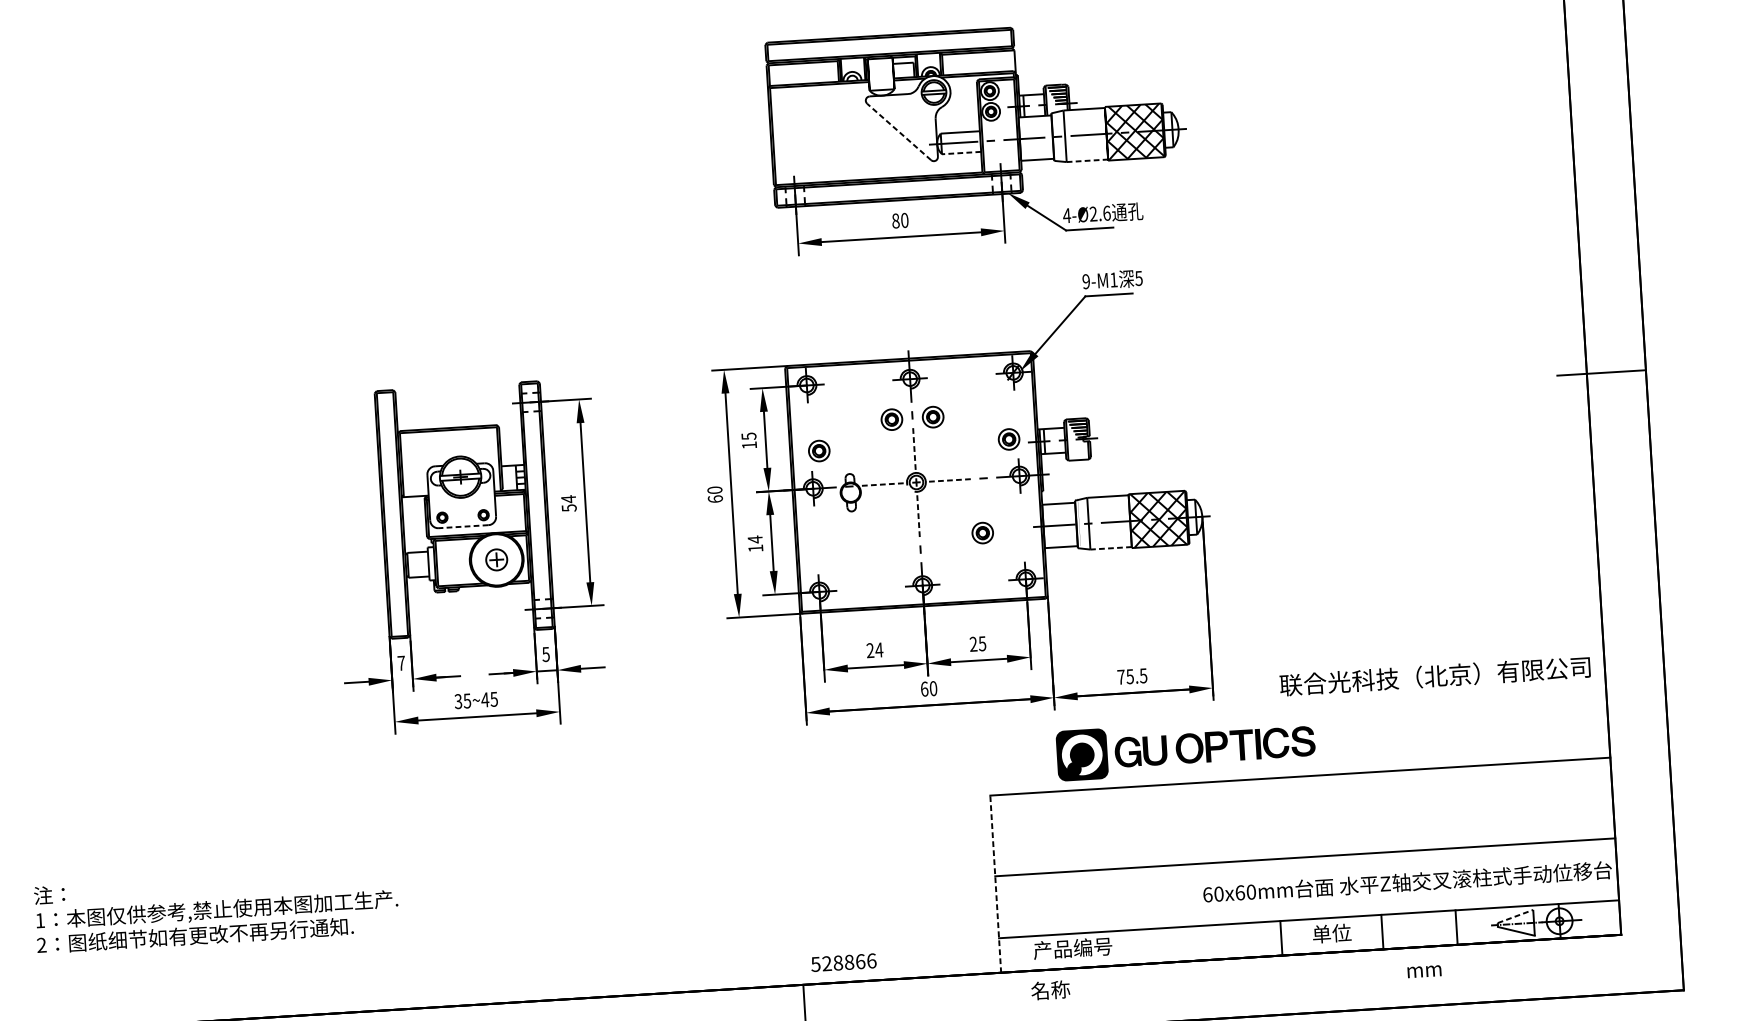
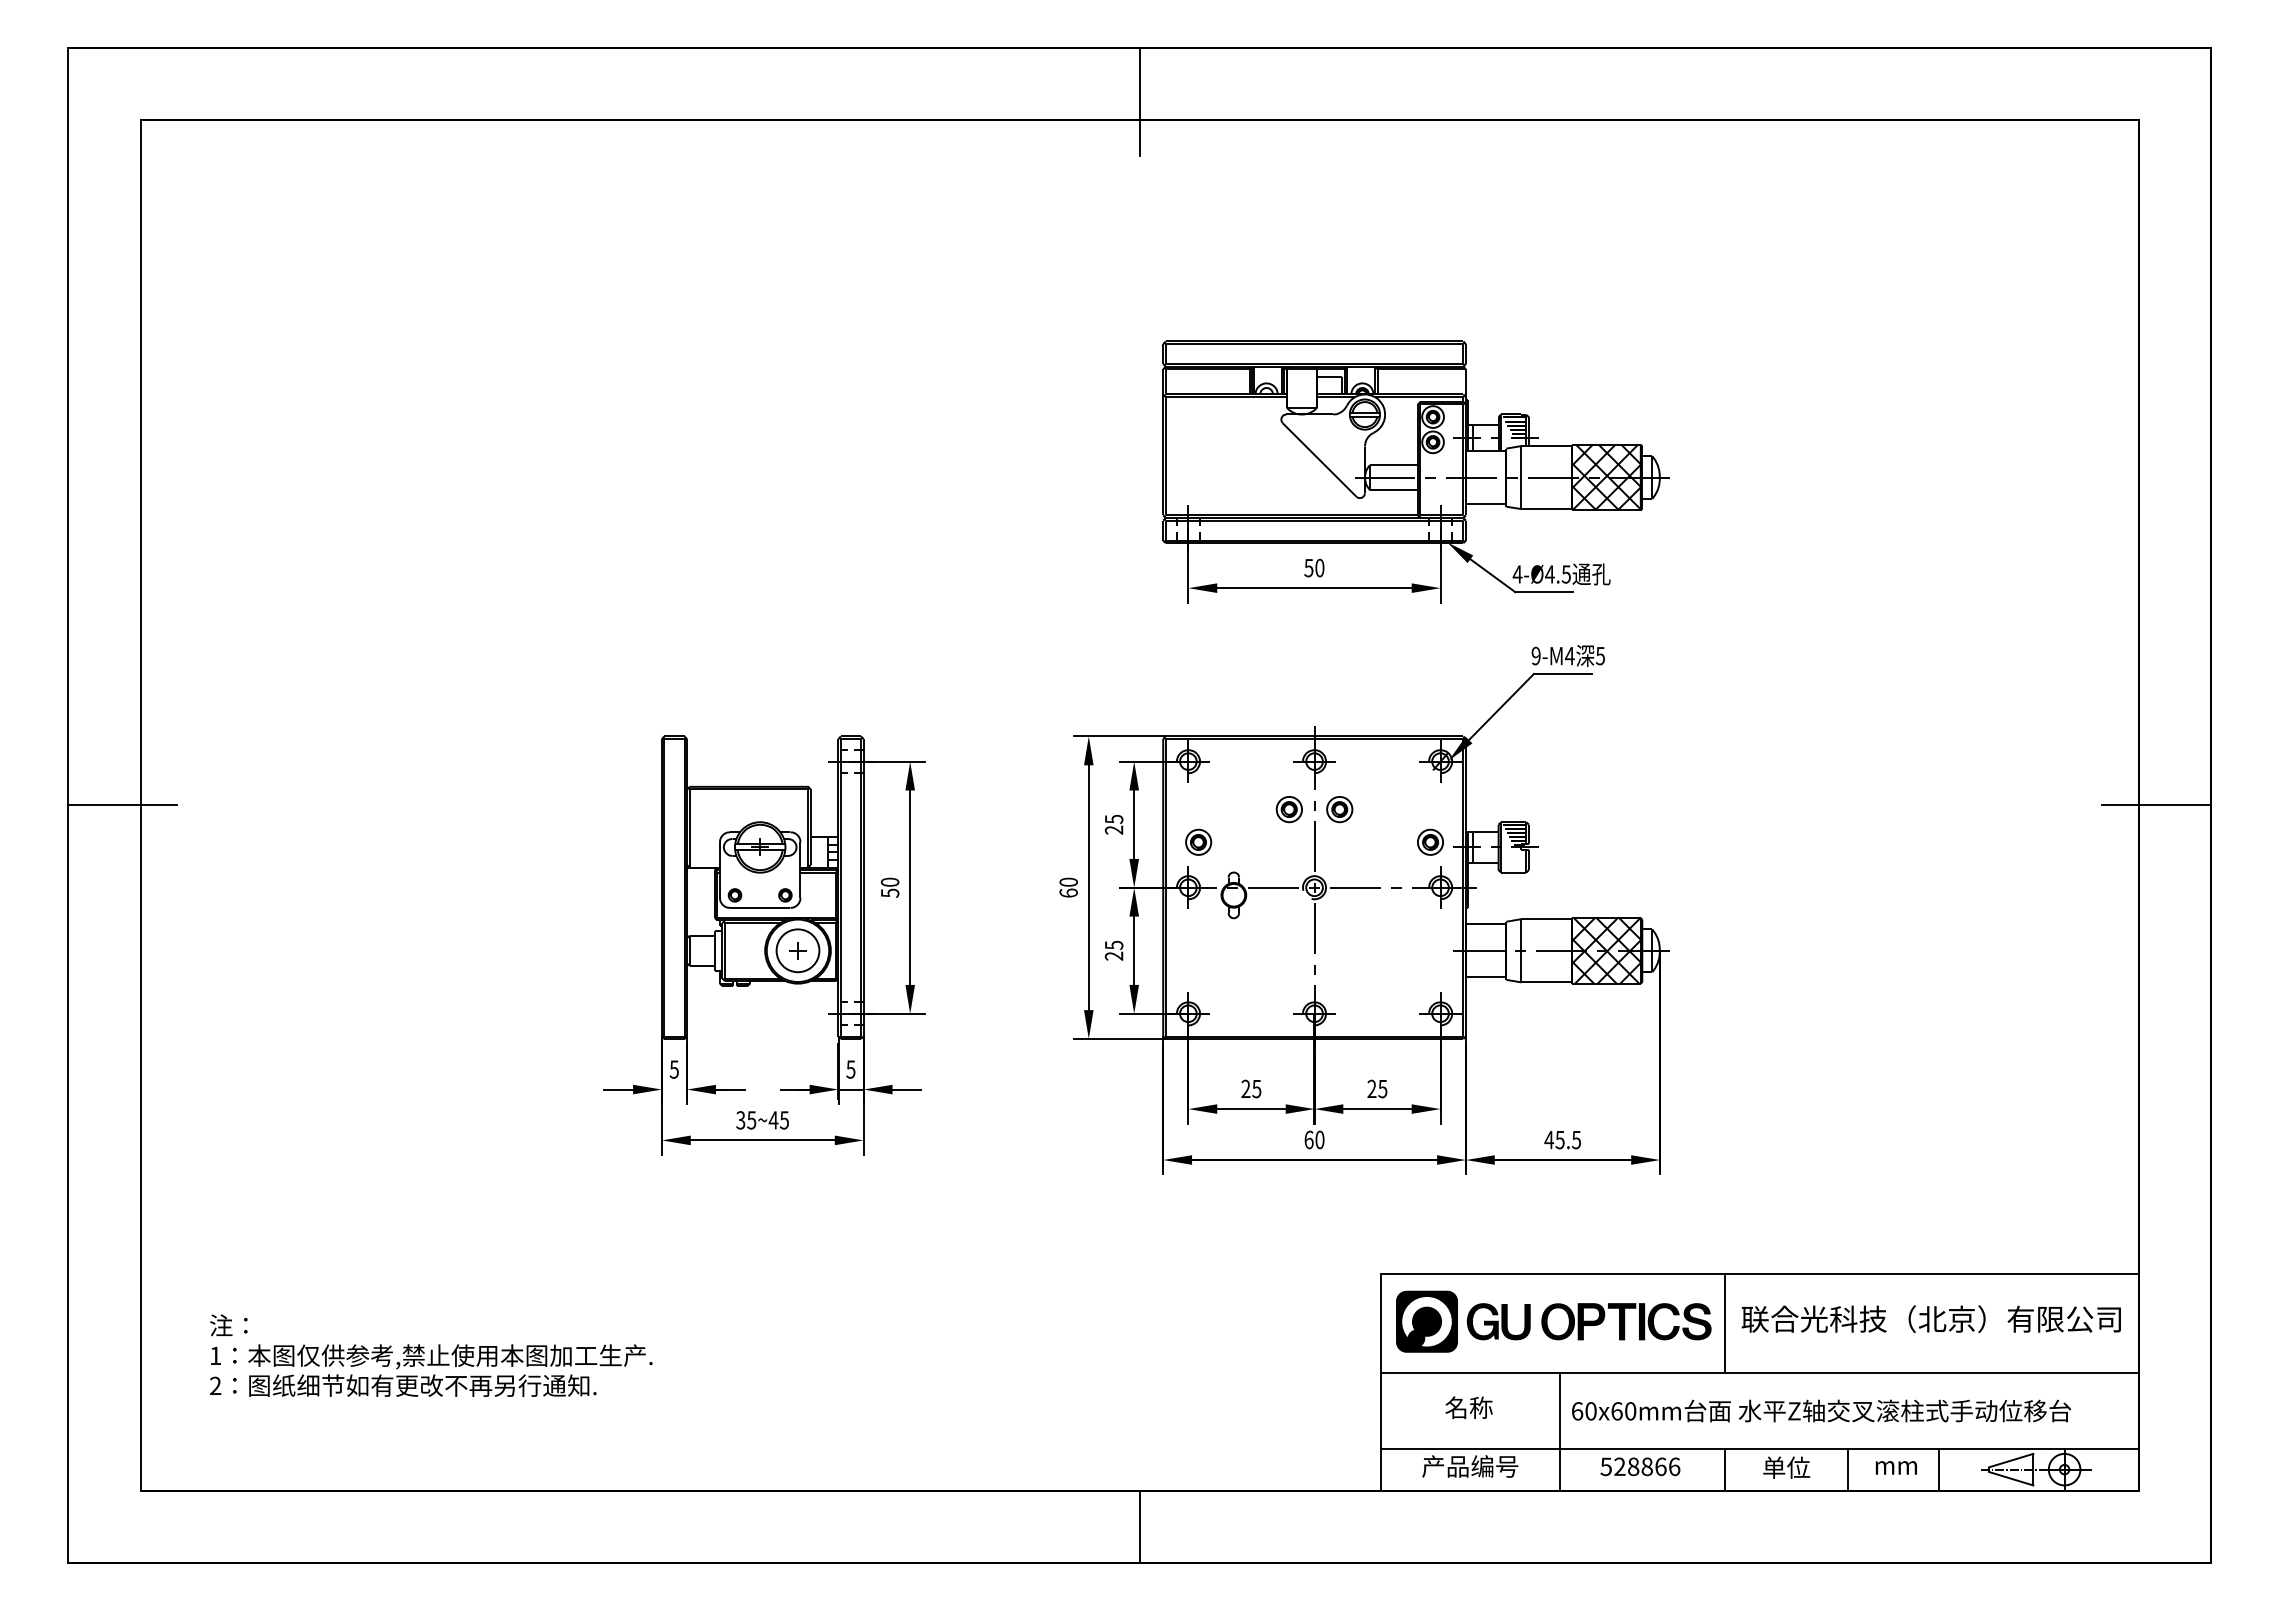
line: (899, 131) -> (1319, 459), dashed -> solid
line: (961, 153) -> (1393, 490), dashed -> solid
line: (1088, 161) -> (1547, 509), dashed -> solid
text: (1099, 213) -> (1557, 574), 4-Ø2.6 -> 4-Ø4.5
text: (895, 220) -> (1308, 567), 80 -> 50
text: (1113, 280) -> (1569, 656), 9-M1 -> 9-M4
text: (748, 444) -> (1113, 829), 15 -> 25
line: (914, 448) -> (1314, 846), dashed -> solid
line: (949, 480) -> (1355, 887), dashed -> solid
line: (882, 484) -> (1273, 887), dashed -> solid
text: (568, 499) -> (889, 882), 54 -> 50
line: (918, 515) -> (1314, 928), dashed -> solid
line: (463, 526) -> (759, 907), dashed -> solid
part: (982, 532) -> (1391, 953), removed
text: (755, 543) -> (1113, 950), 14 -> 25
line: (1111, 548) -> (1546, 982), dashed -> solid
circle: (496, 559) -> (797, 950), size x1.67
text: (879, 650) -> (1256, 1089), 24 -> 25
text: (400, 663) -> (673, 1069), 7 -> 5
text: (1434, 675) -> (1930, 1318), moved
text: (1121, 676) -> (1549, 1139), 75.5 -> 45.5
part: (1185, 748) -> (1553, 1321), moved
line: (1273, 818) -> (1724, 1323), added
text: (1407, 881) -> (1821, 1410), moved
line: (996, 884) -> (1381, 1382), dashed -> solid
line: (1144, 915) -> (1559, 1431), added
line: (1515, 916) -> (2011, 1460), dashed -> solid
text: (843, 962) -> (1640, 1466), moved
text: (1423, 971) -> (1895, 1467), moved
text: (1050, 990) -> (1468, 1407), moved

